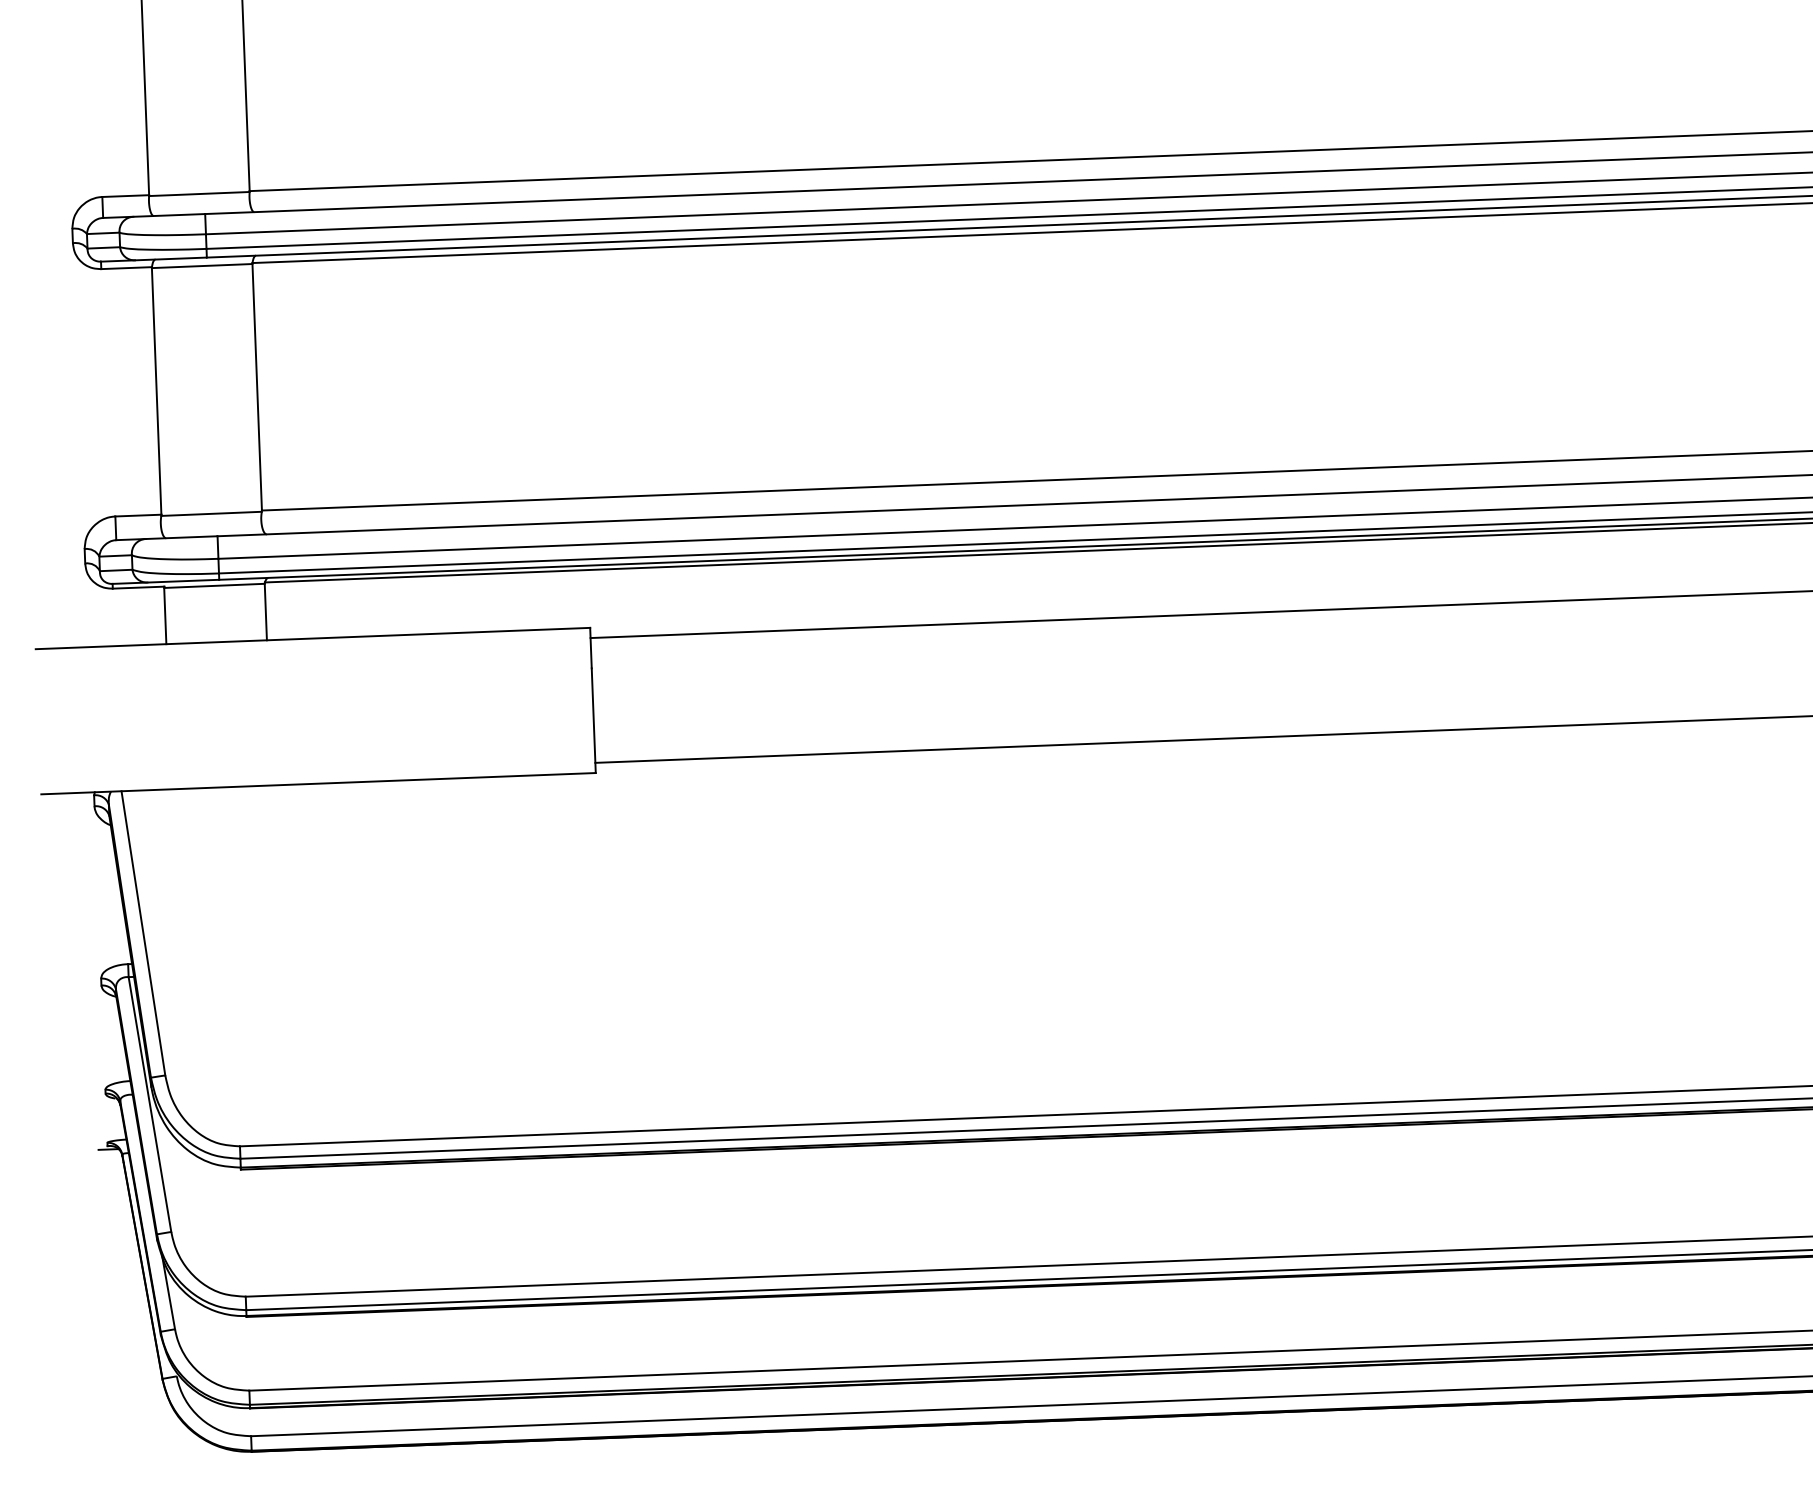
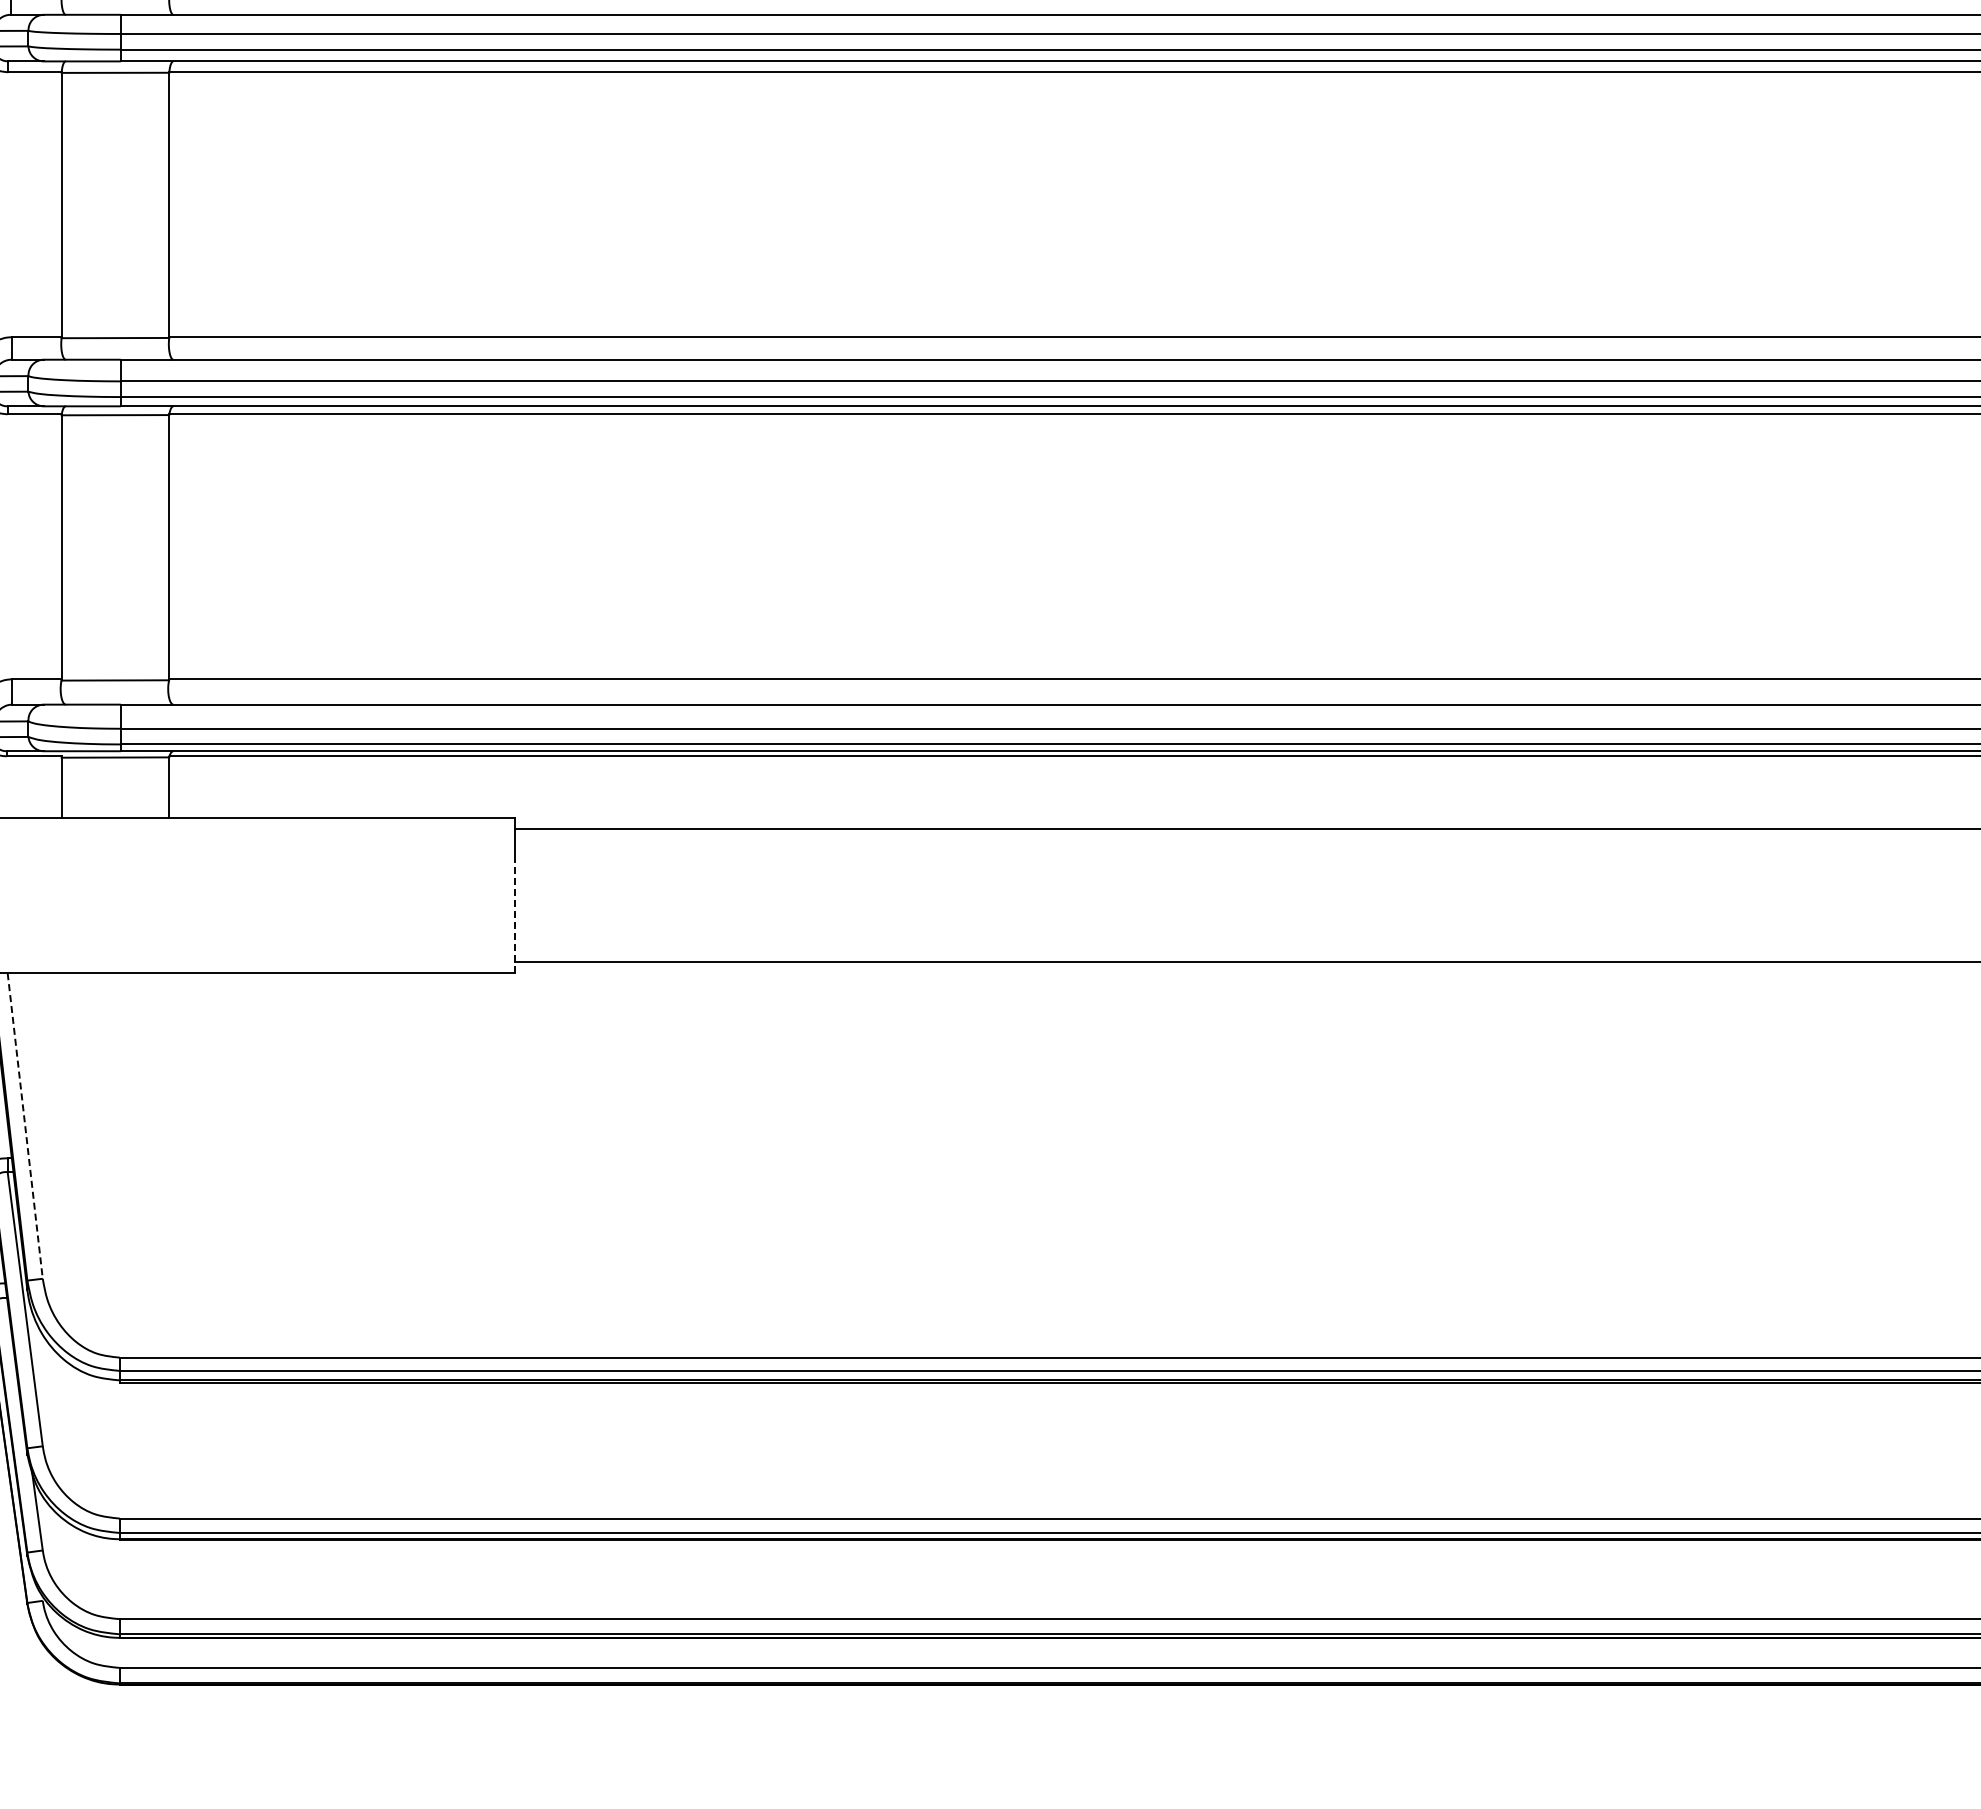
line: (593, 720) -> (515, 916), solid -> dashed
line: (143, 933) -> (25, 1126), solid -> dashed

